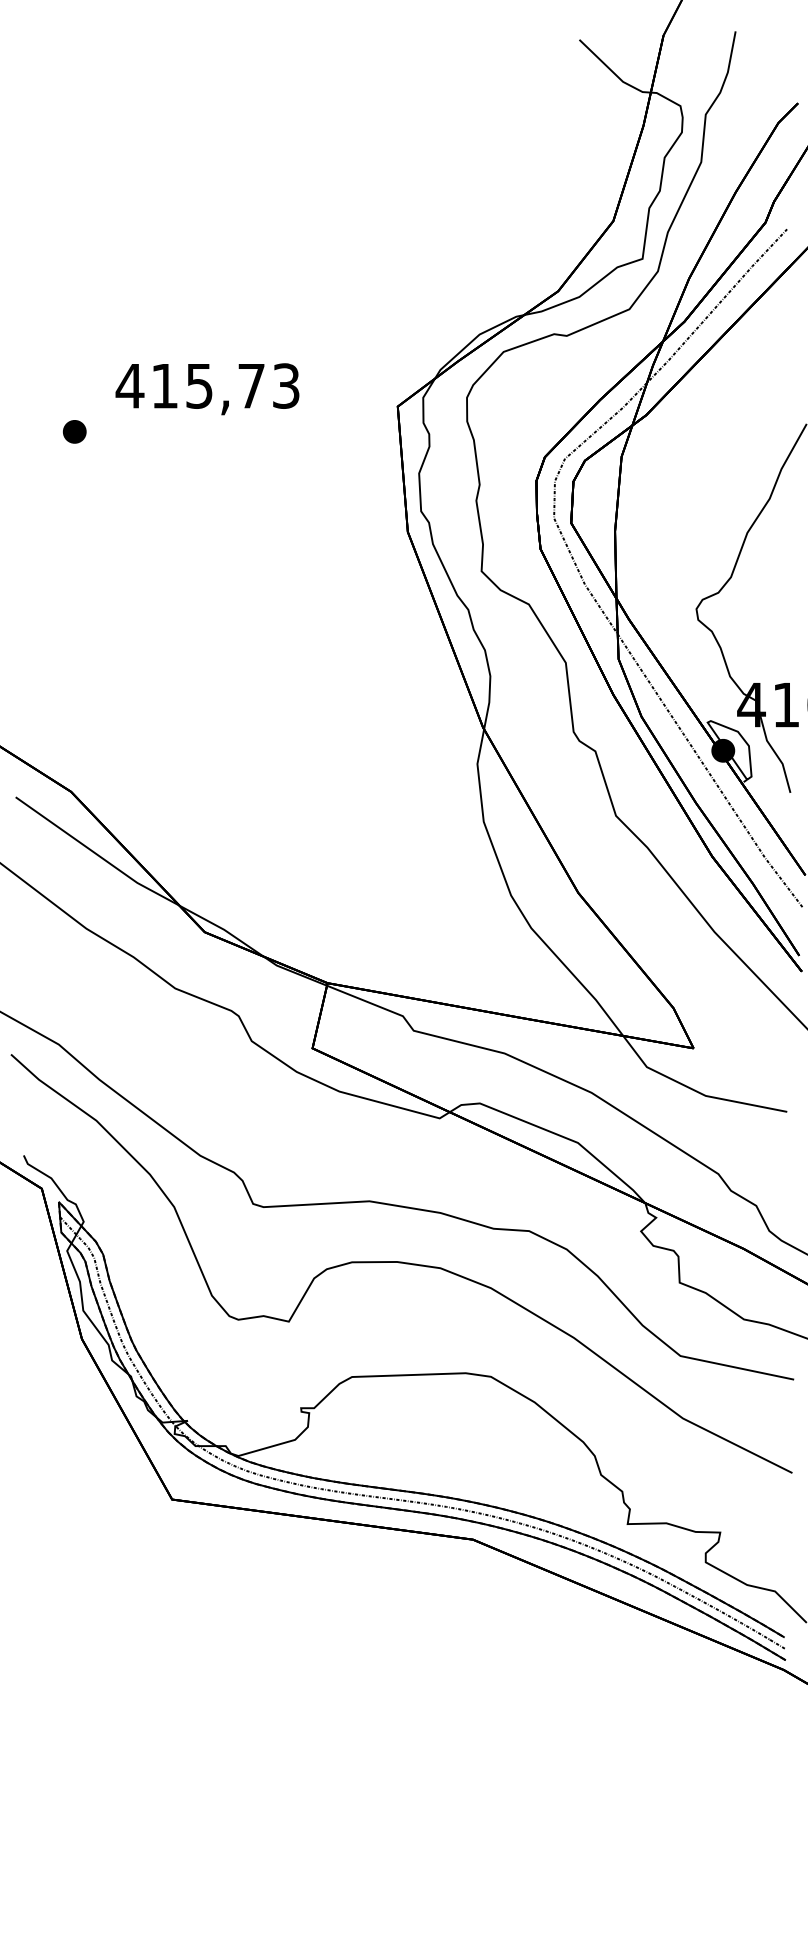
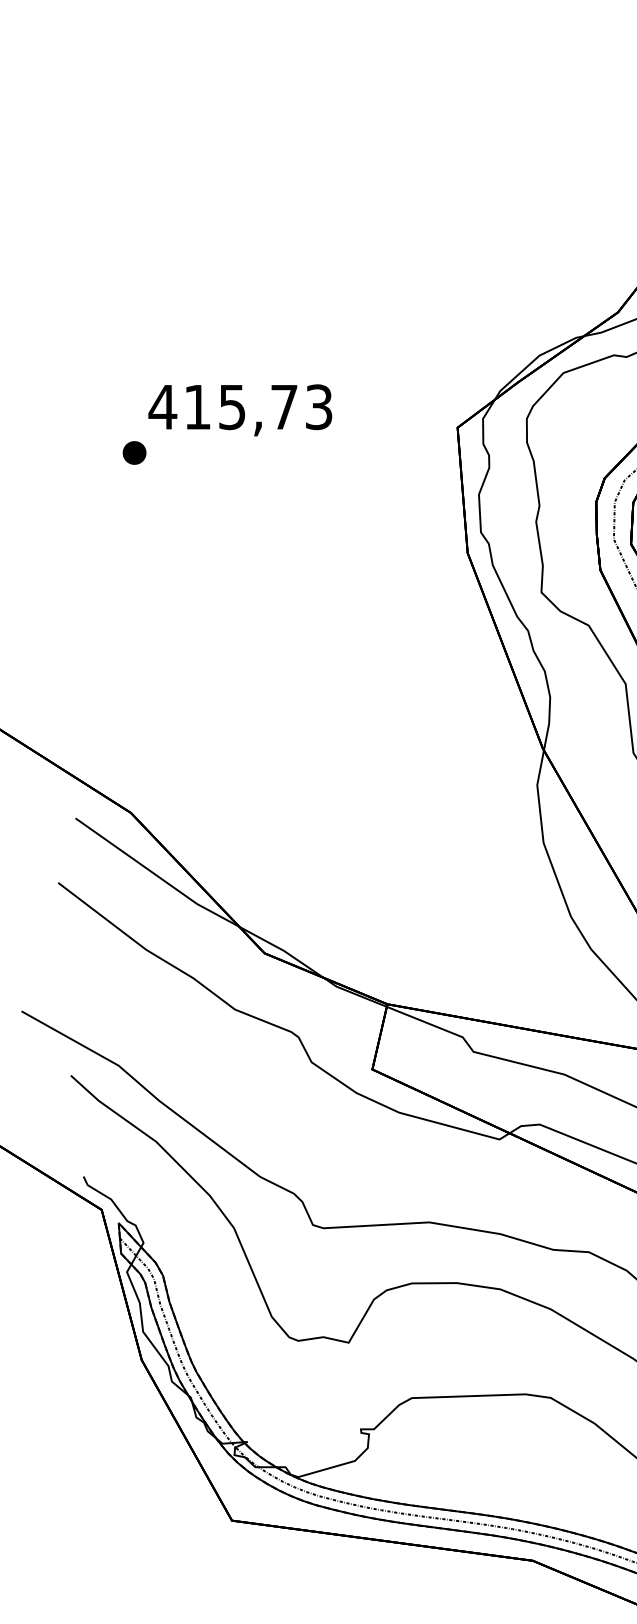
text: (207, 389) -> (240, 410), moved

